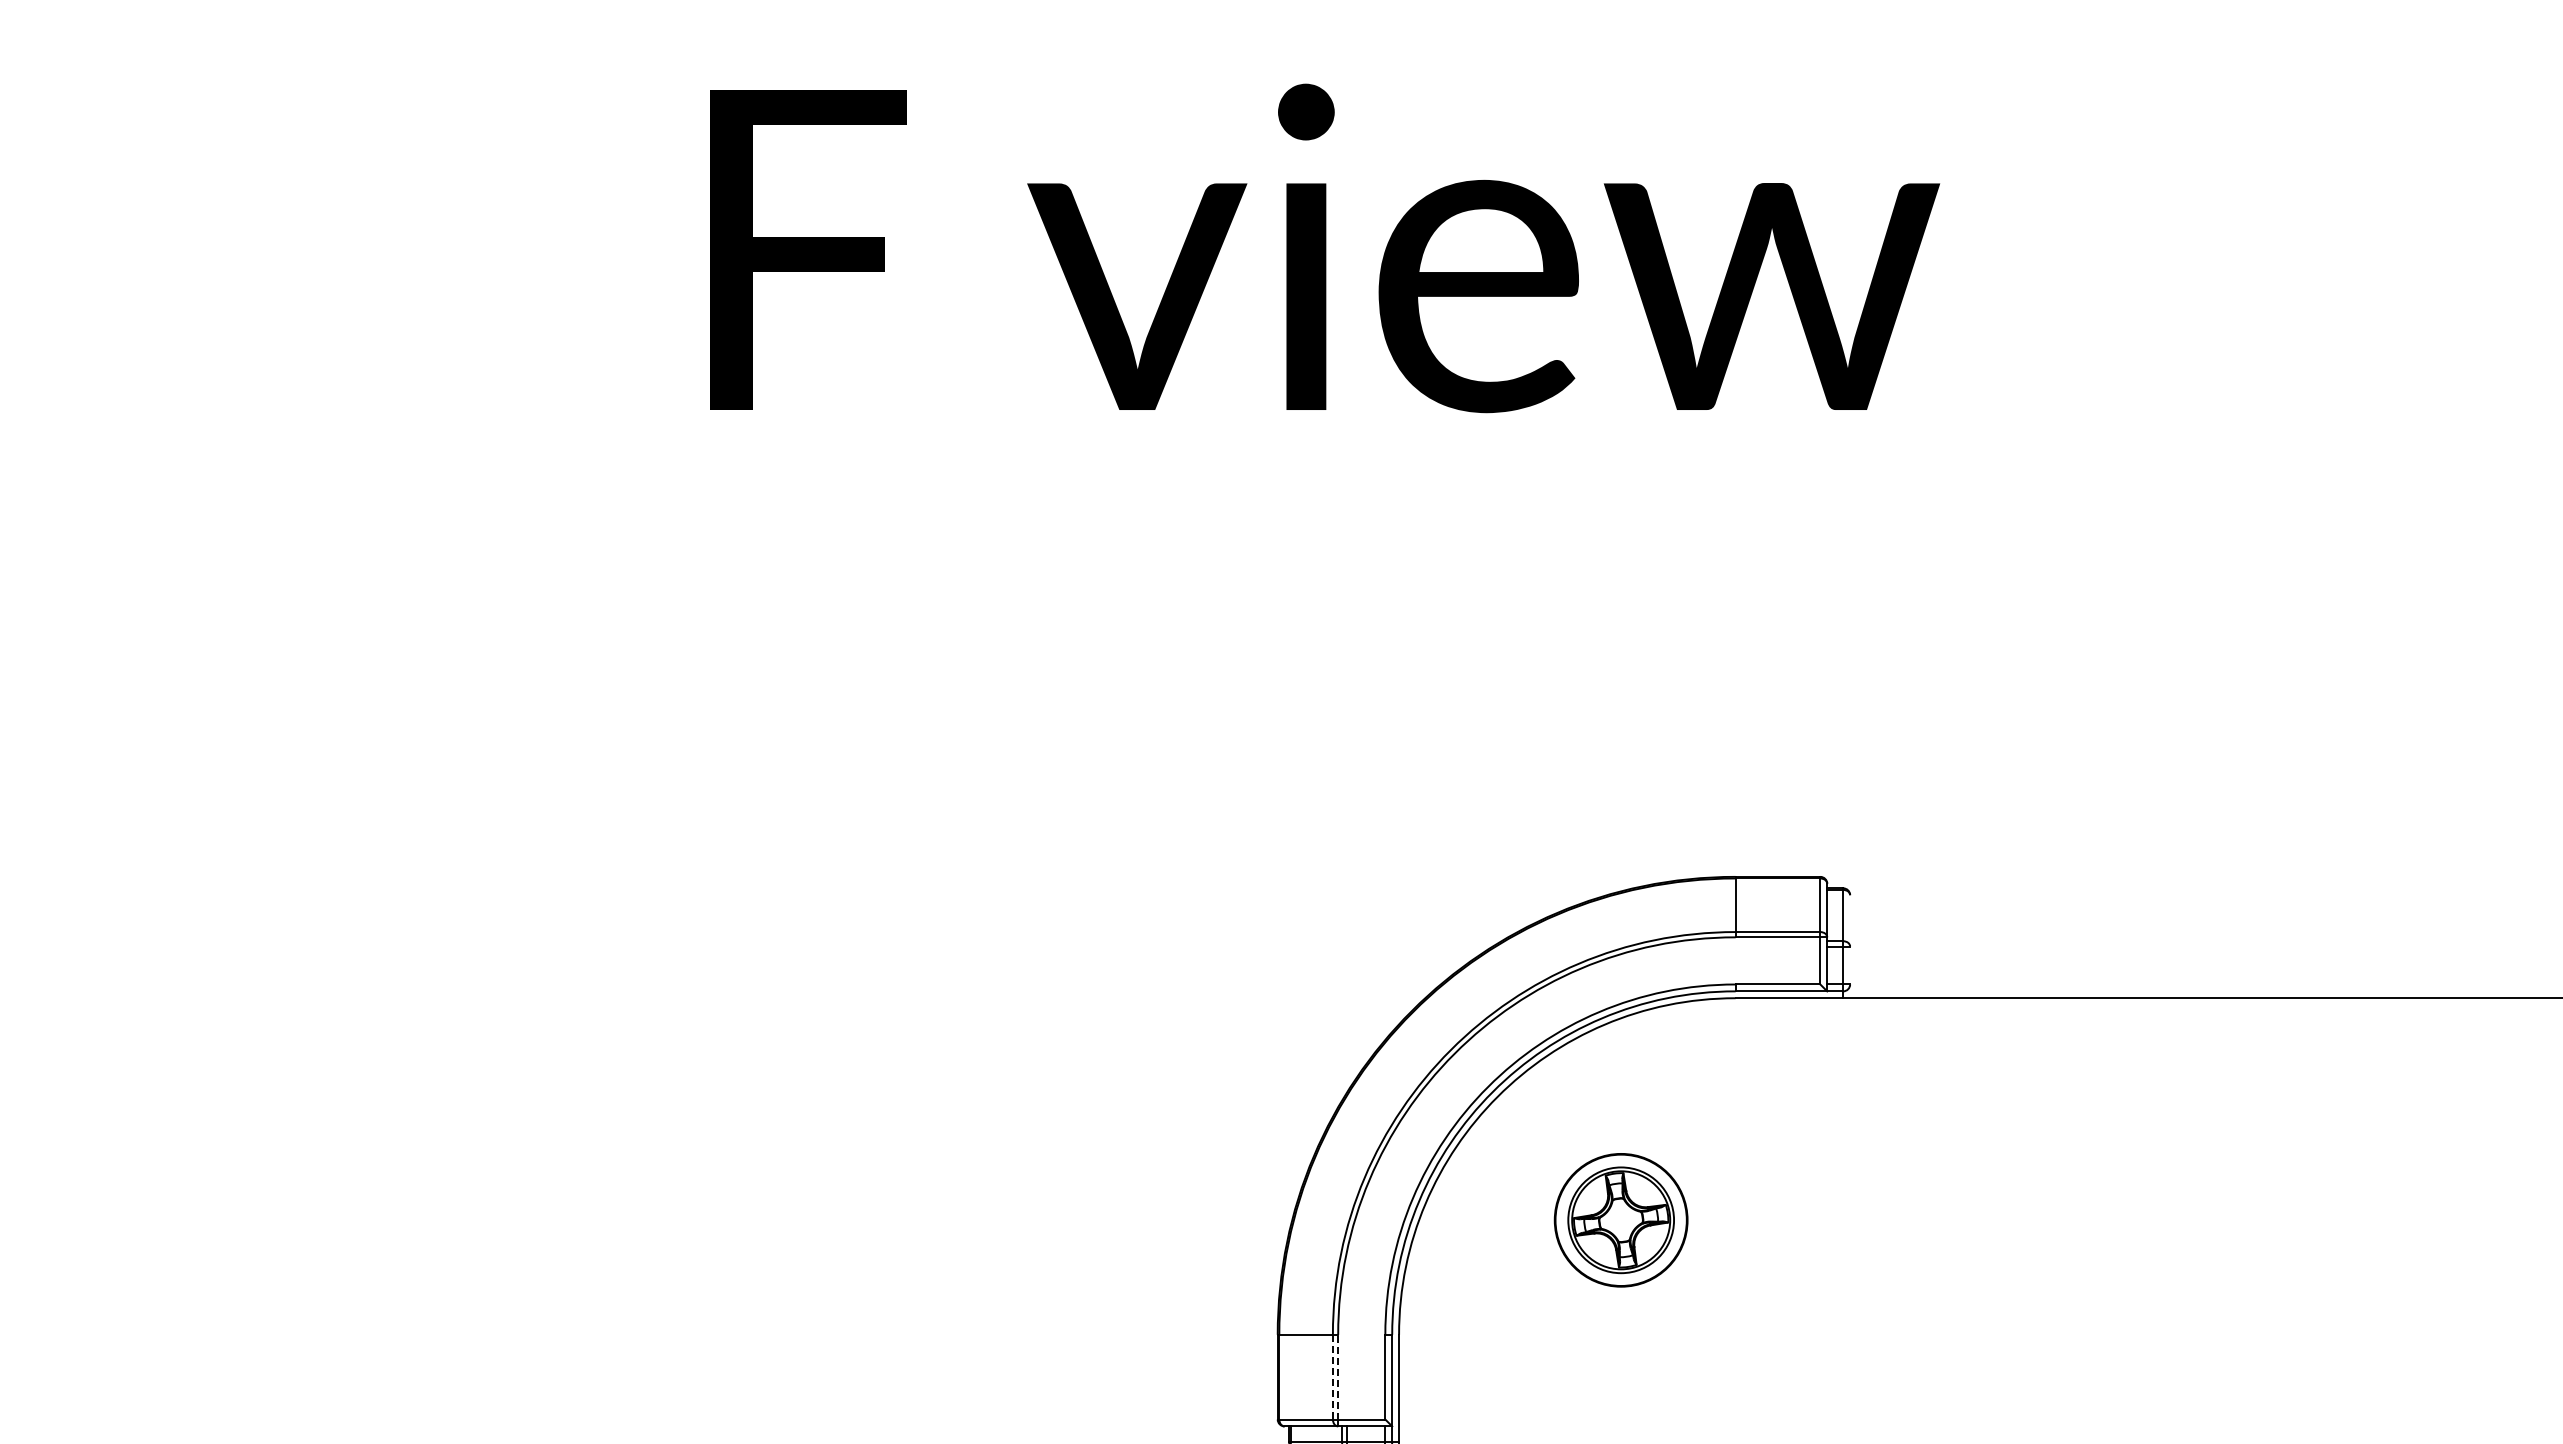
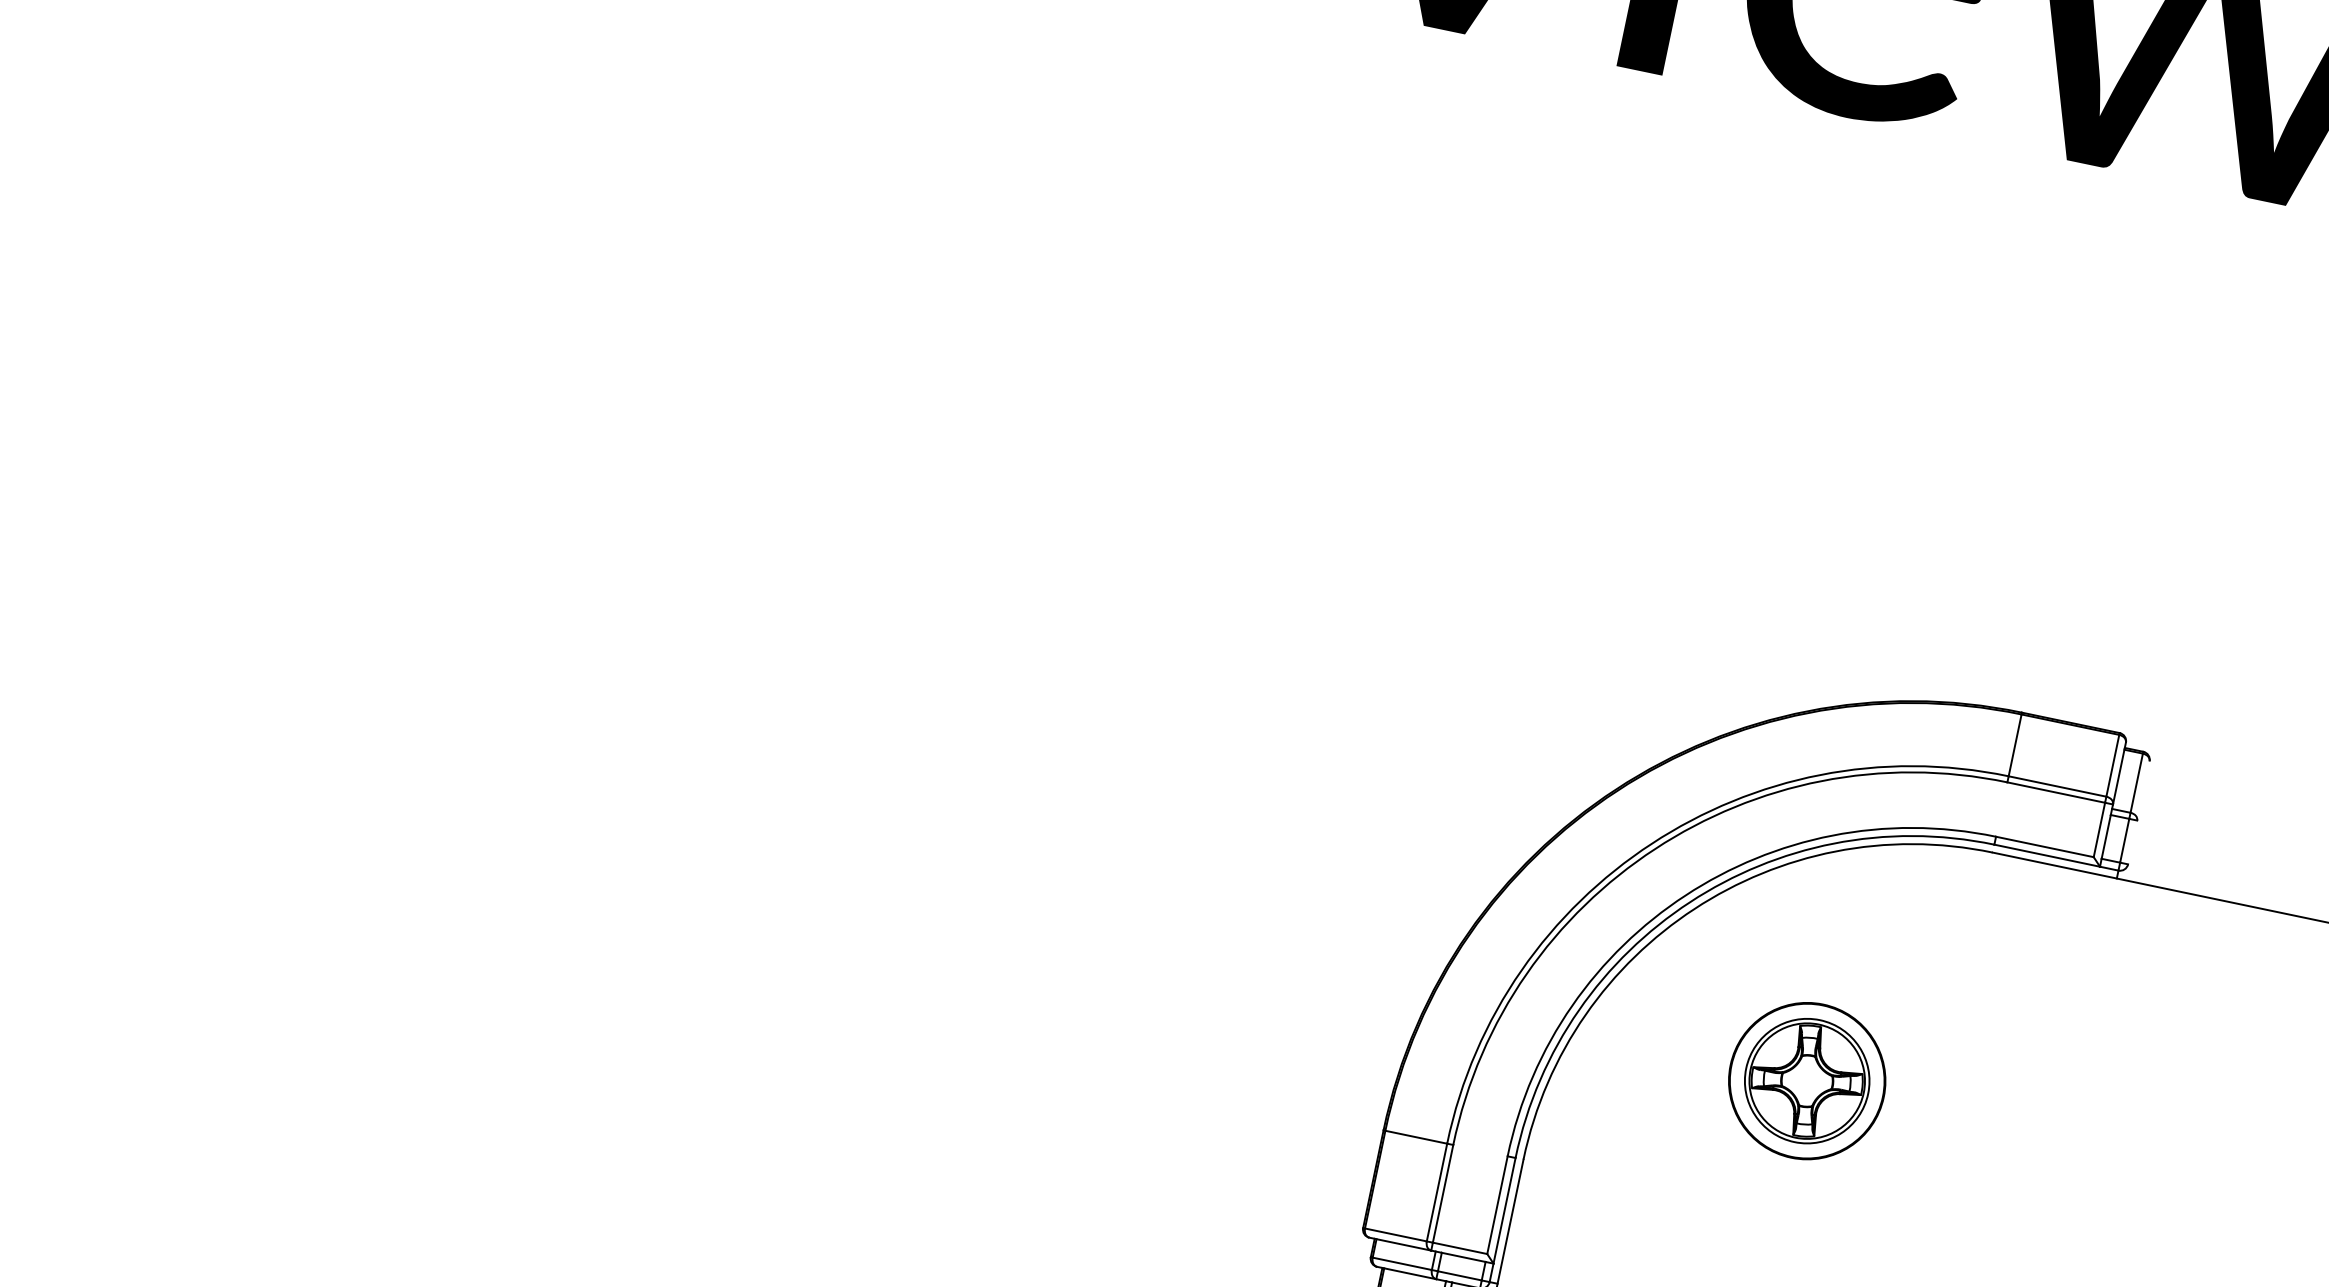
line: (1338, 1376) -> (1443, 1193), dashed -> solid
line: (1332, 1377) -> (1436, 1192), dashed -> solid

